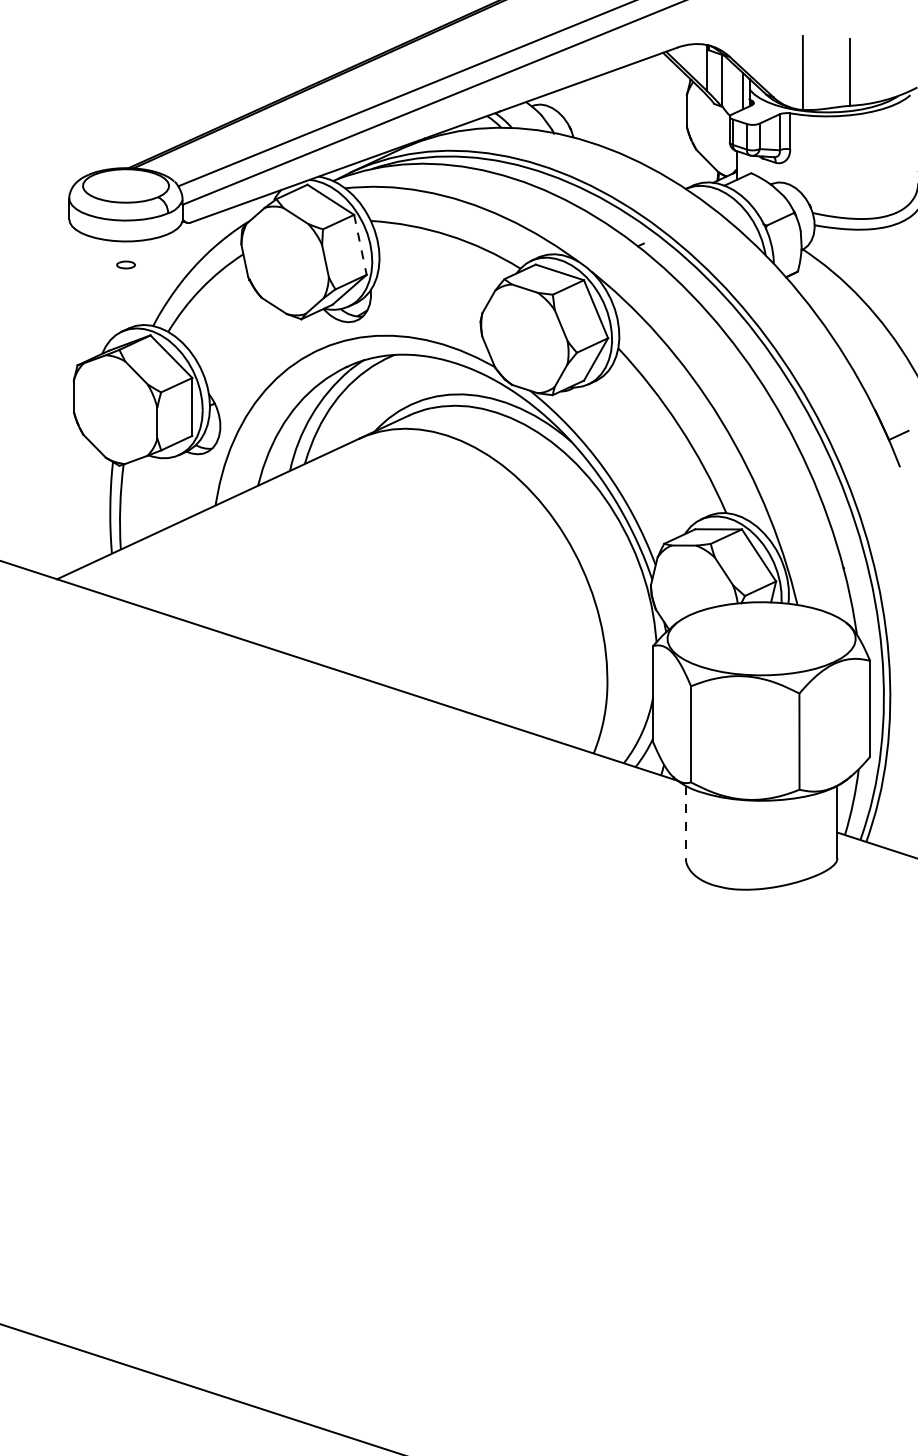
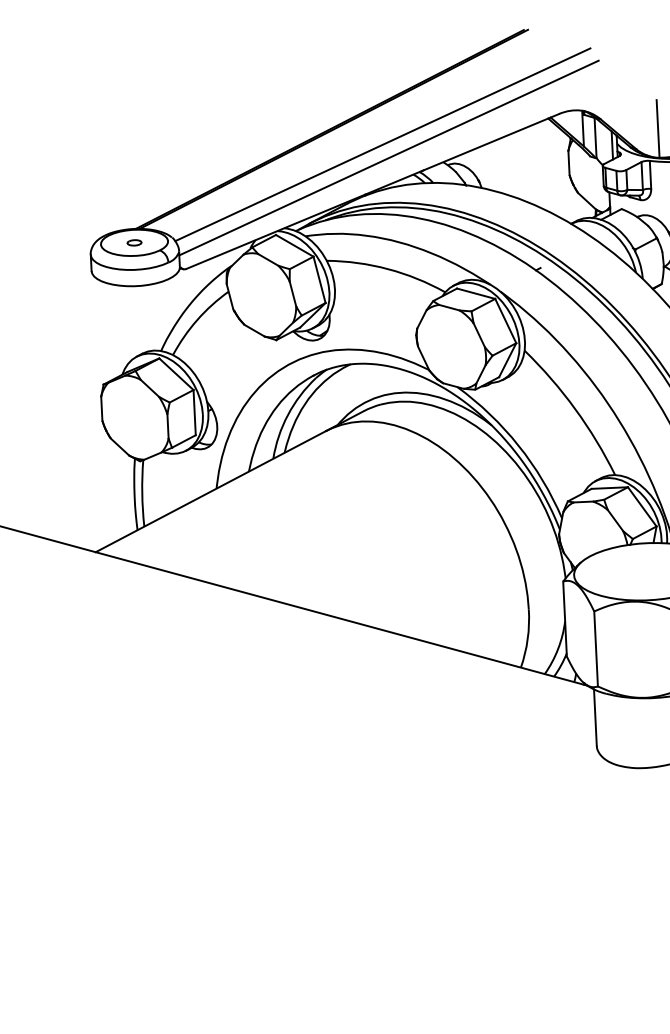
line: (360, 244) -> (319, 279), dashed -> solid
part: (125, 264) -> (134, 242), moved
line: (685, 822) -> (595, 717), dashed -> solid

